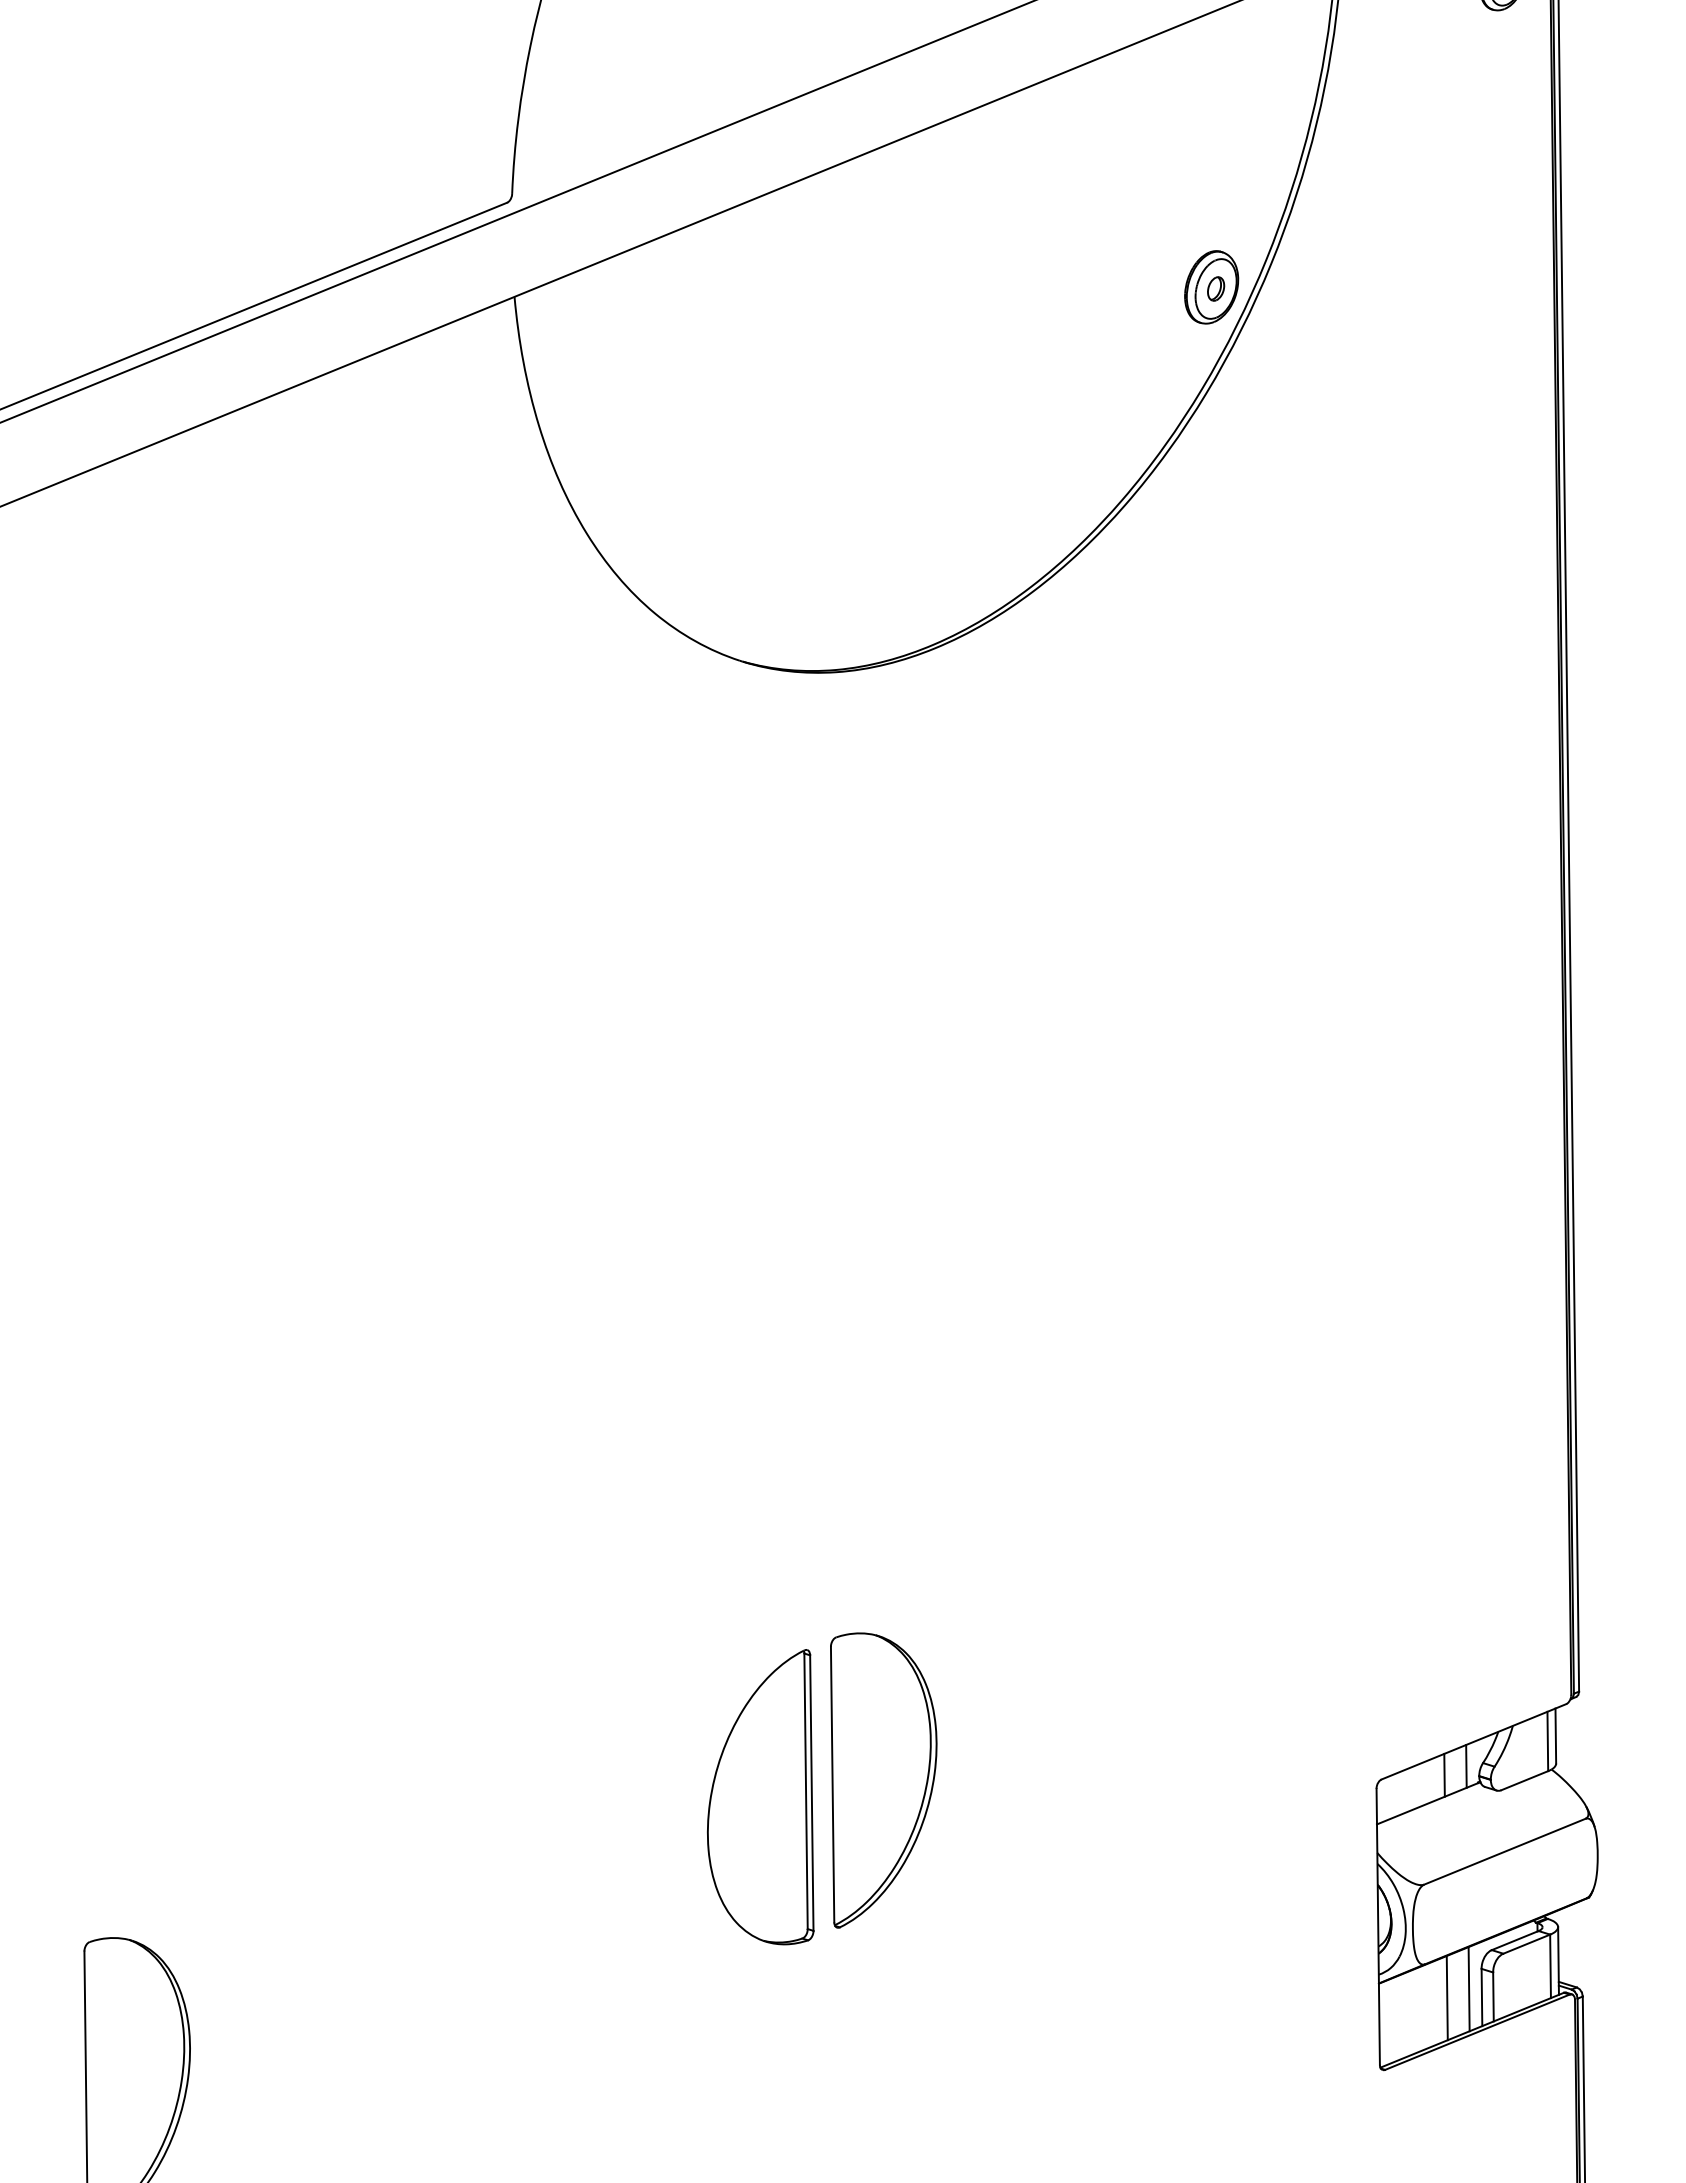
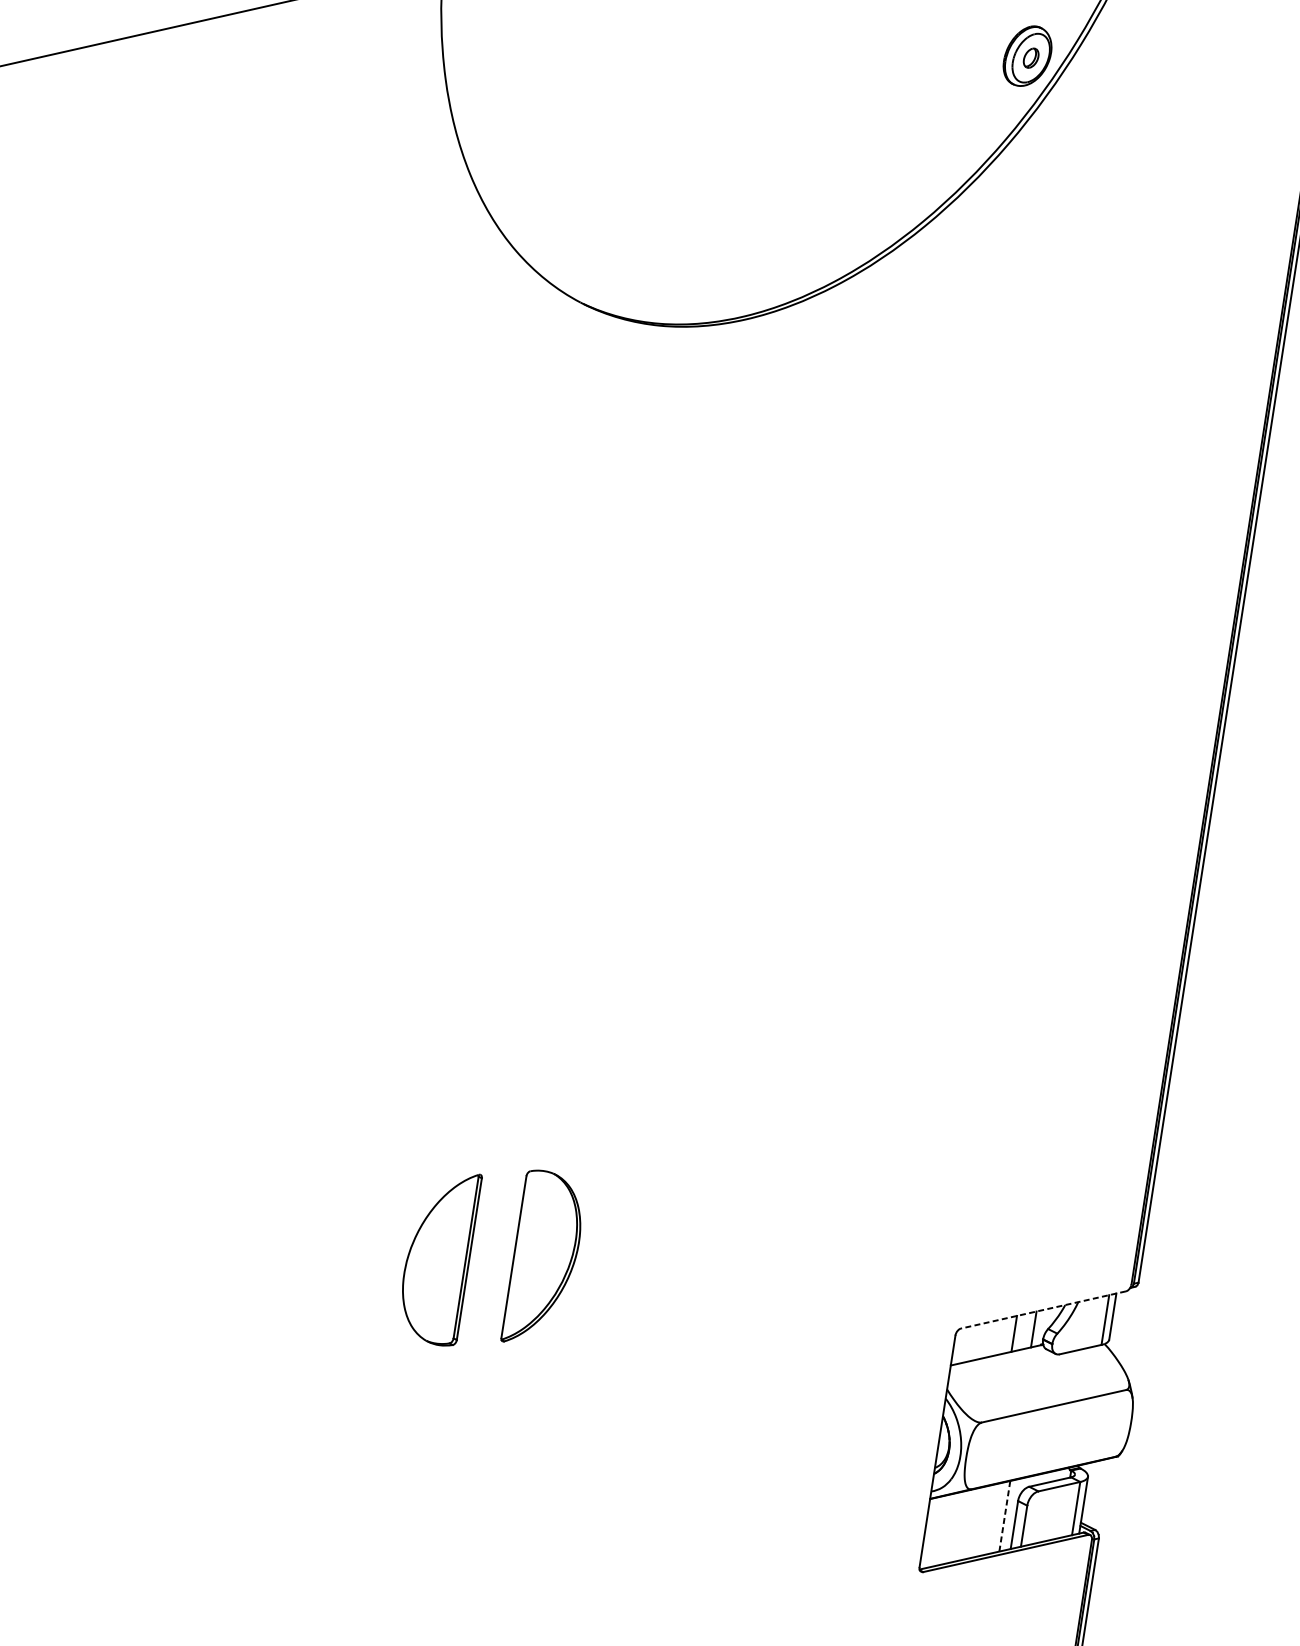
line: (1473, 1741) -> (1043, 1309), solid -> dashed
part: (883, 1780) -> (544, 1259), size x0.7
part: (760, 1797) -> (438, 1256), size x0.7
line: (1469, 1988) -> (1005, 1515), solid -> dashed
line: (1446, 1998) -> (984, 1520), removed

